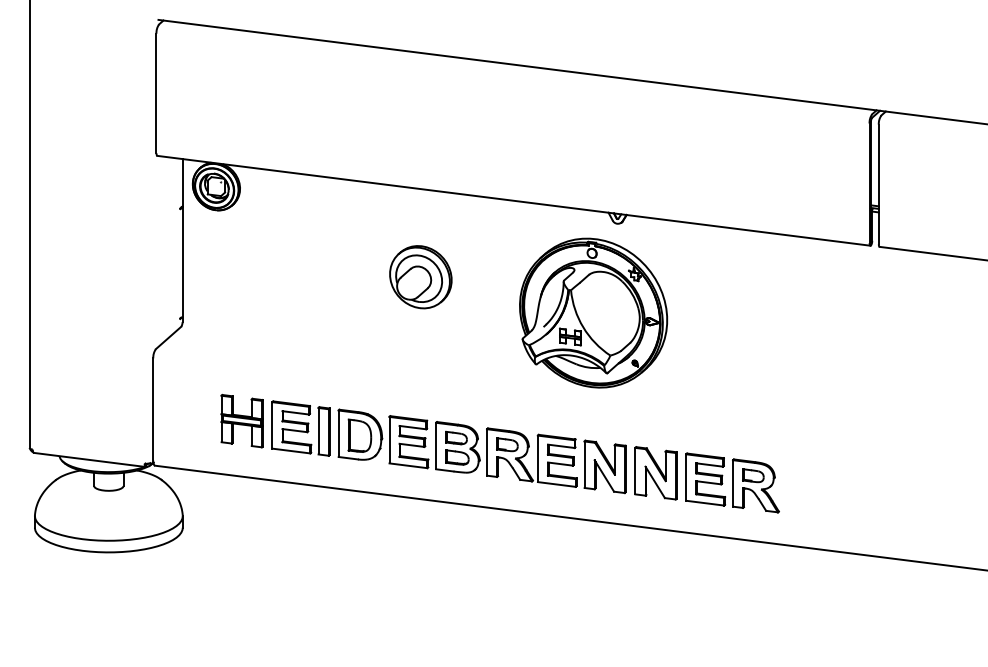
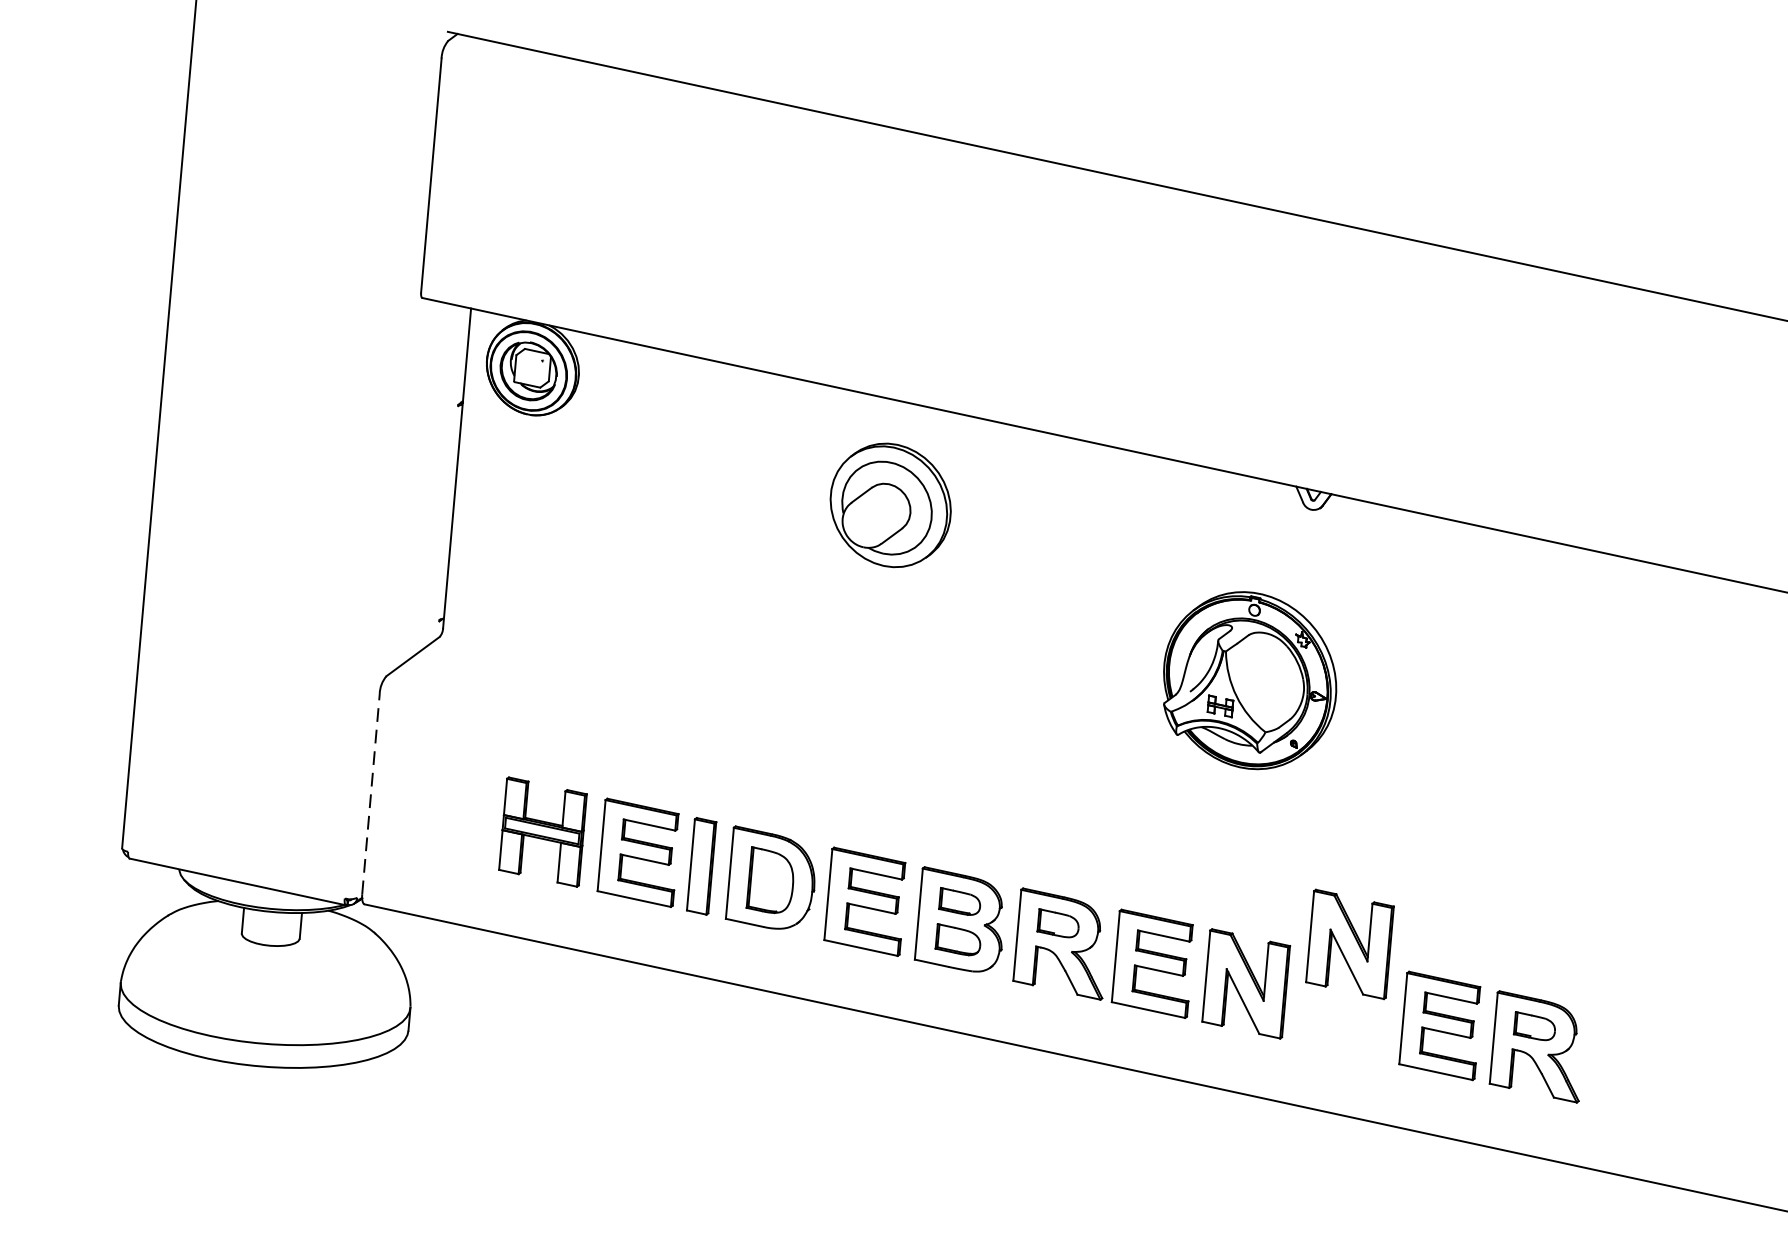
part: (420, 277) -> (889, 505), moved
part: (593, 312) -> (1249, 679), size x0.6
line: (153, 409) -> (371, 794), solid -> dashed
part: (655, 473) -> (1348, 944), moved

